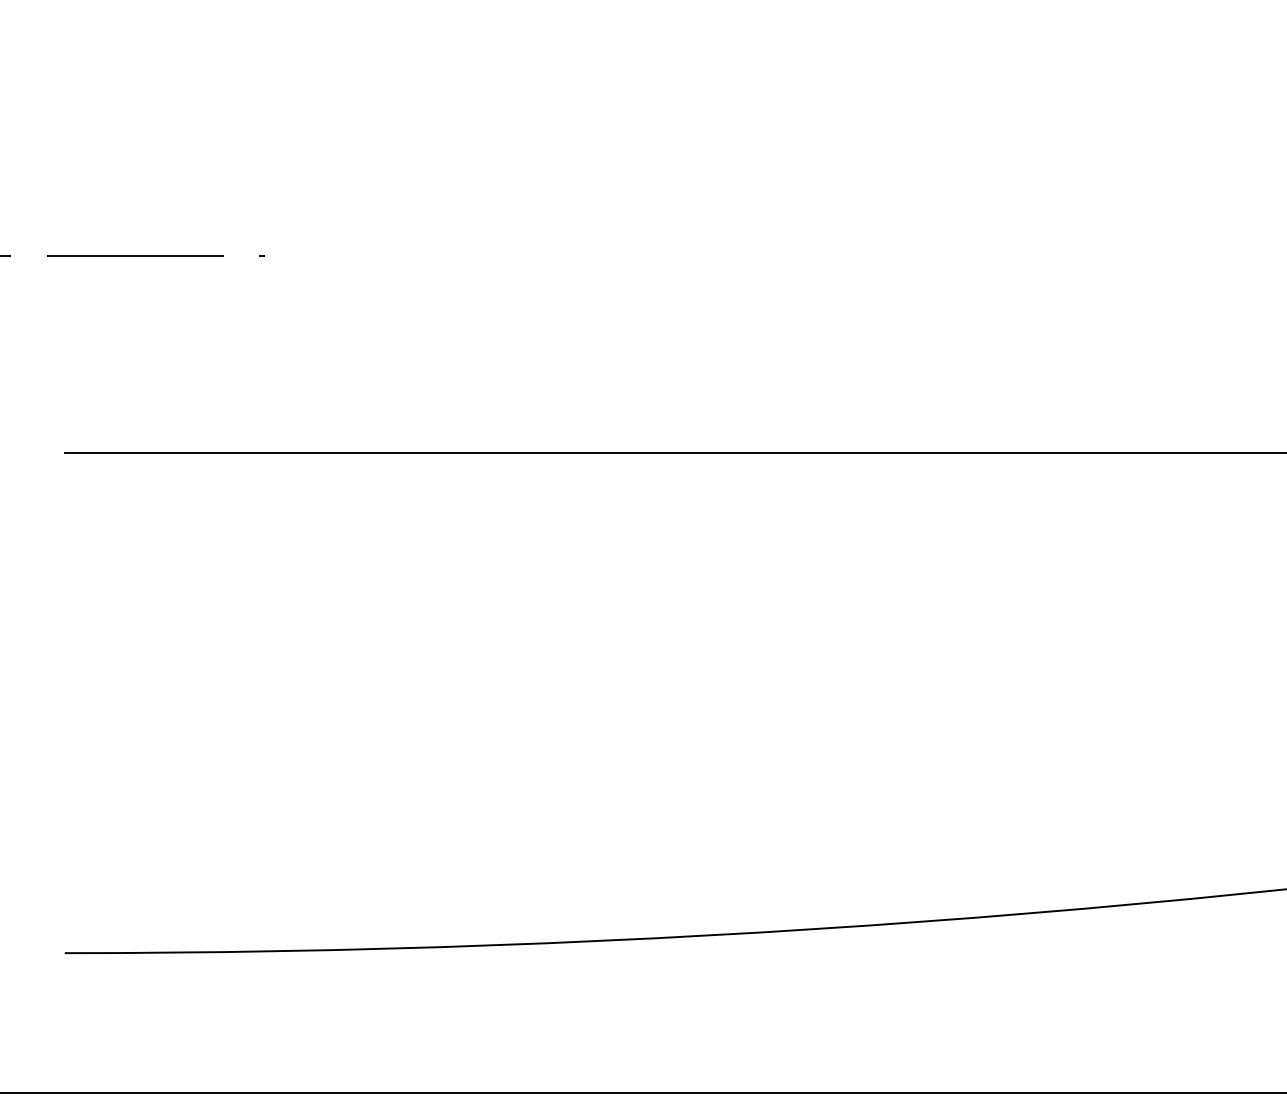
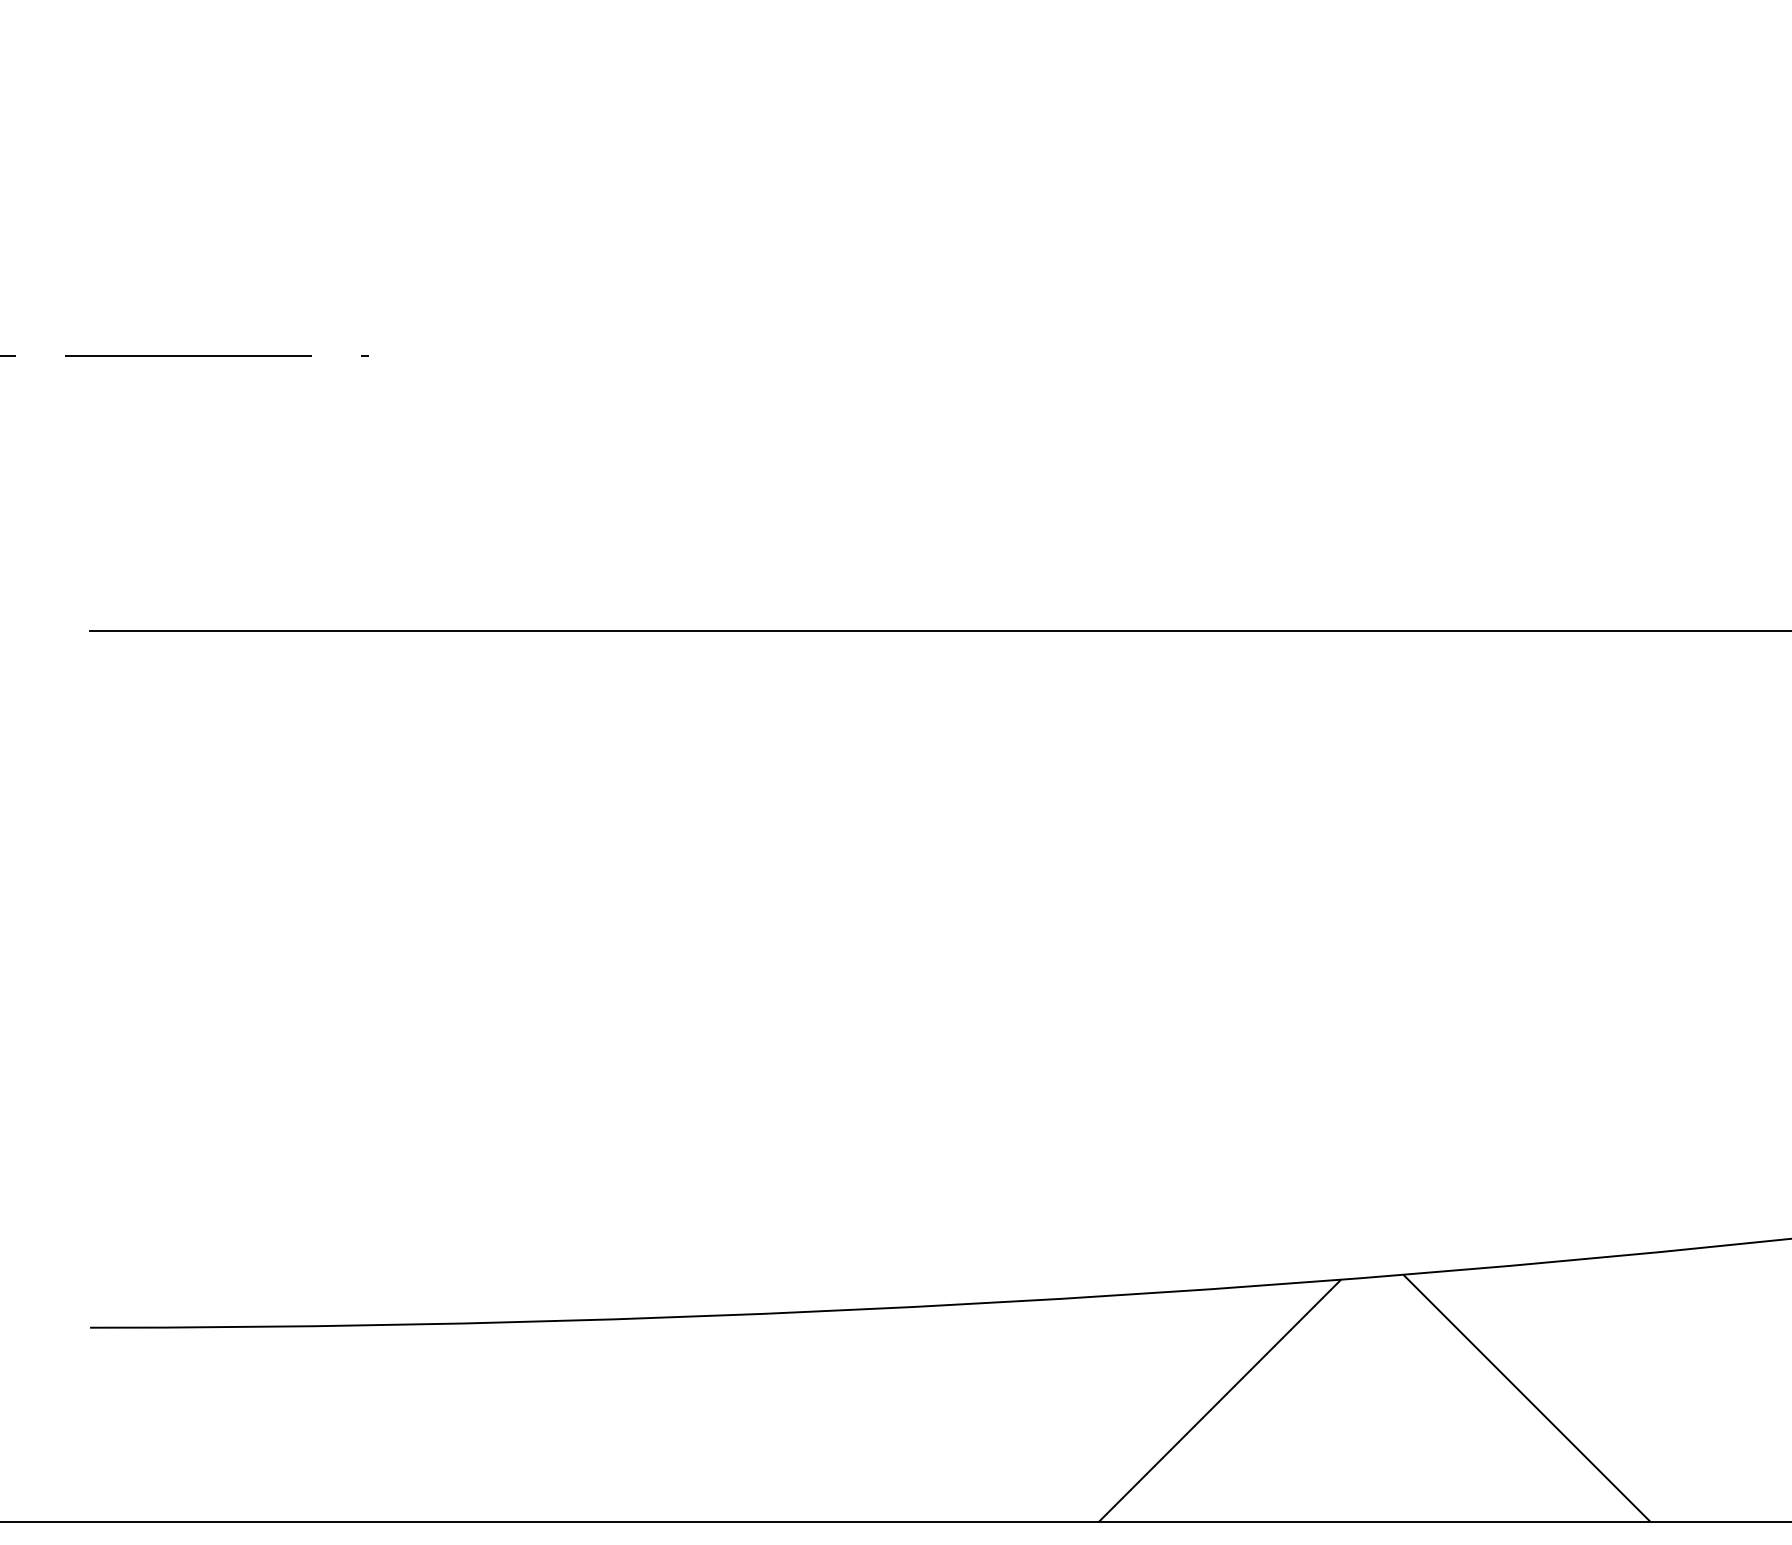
hatch: (987, 1003) -> (1374, 1398), added

